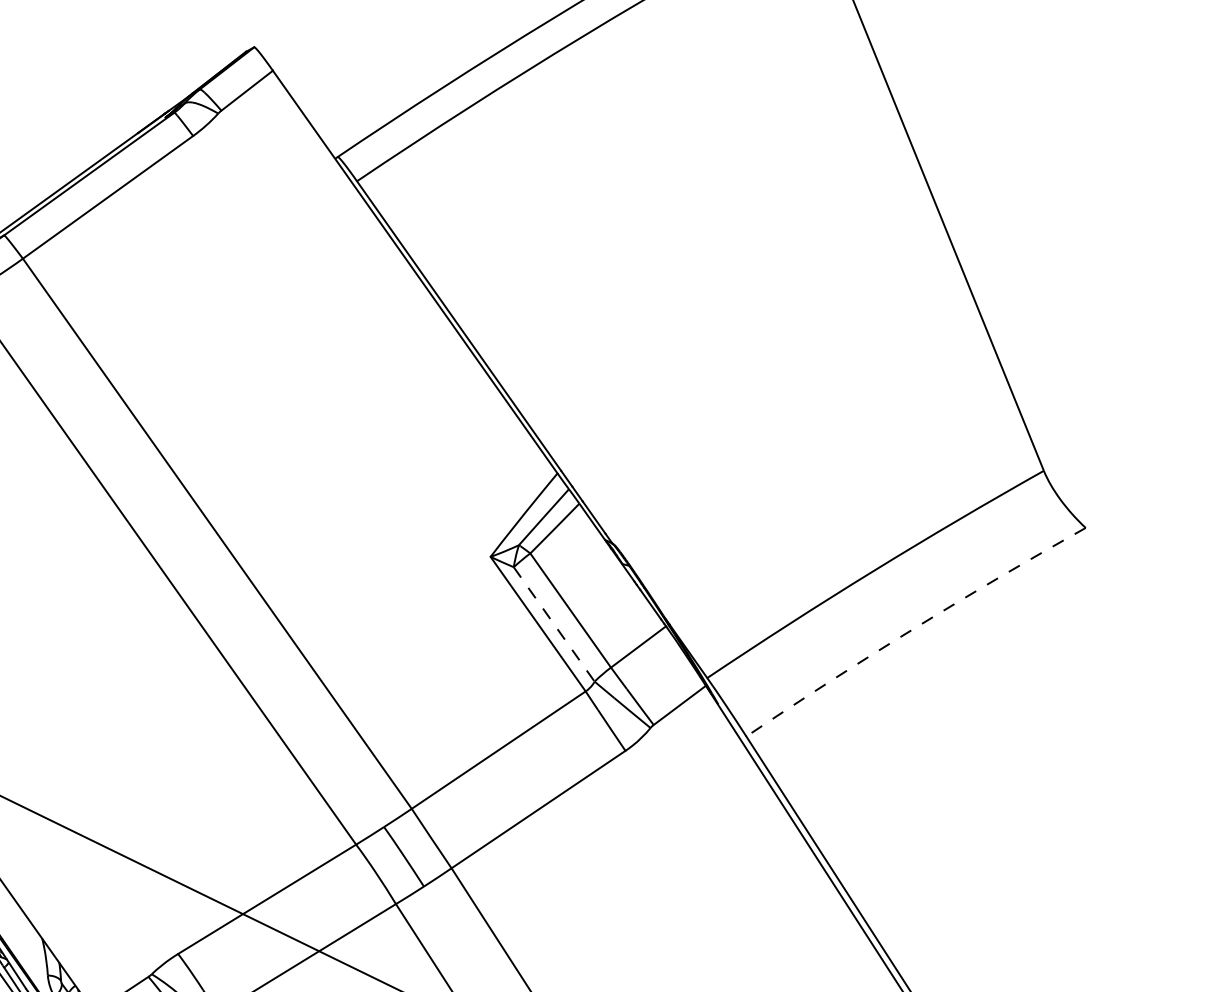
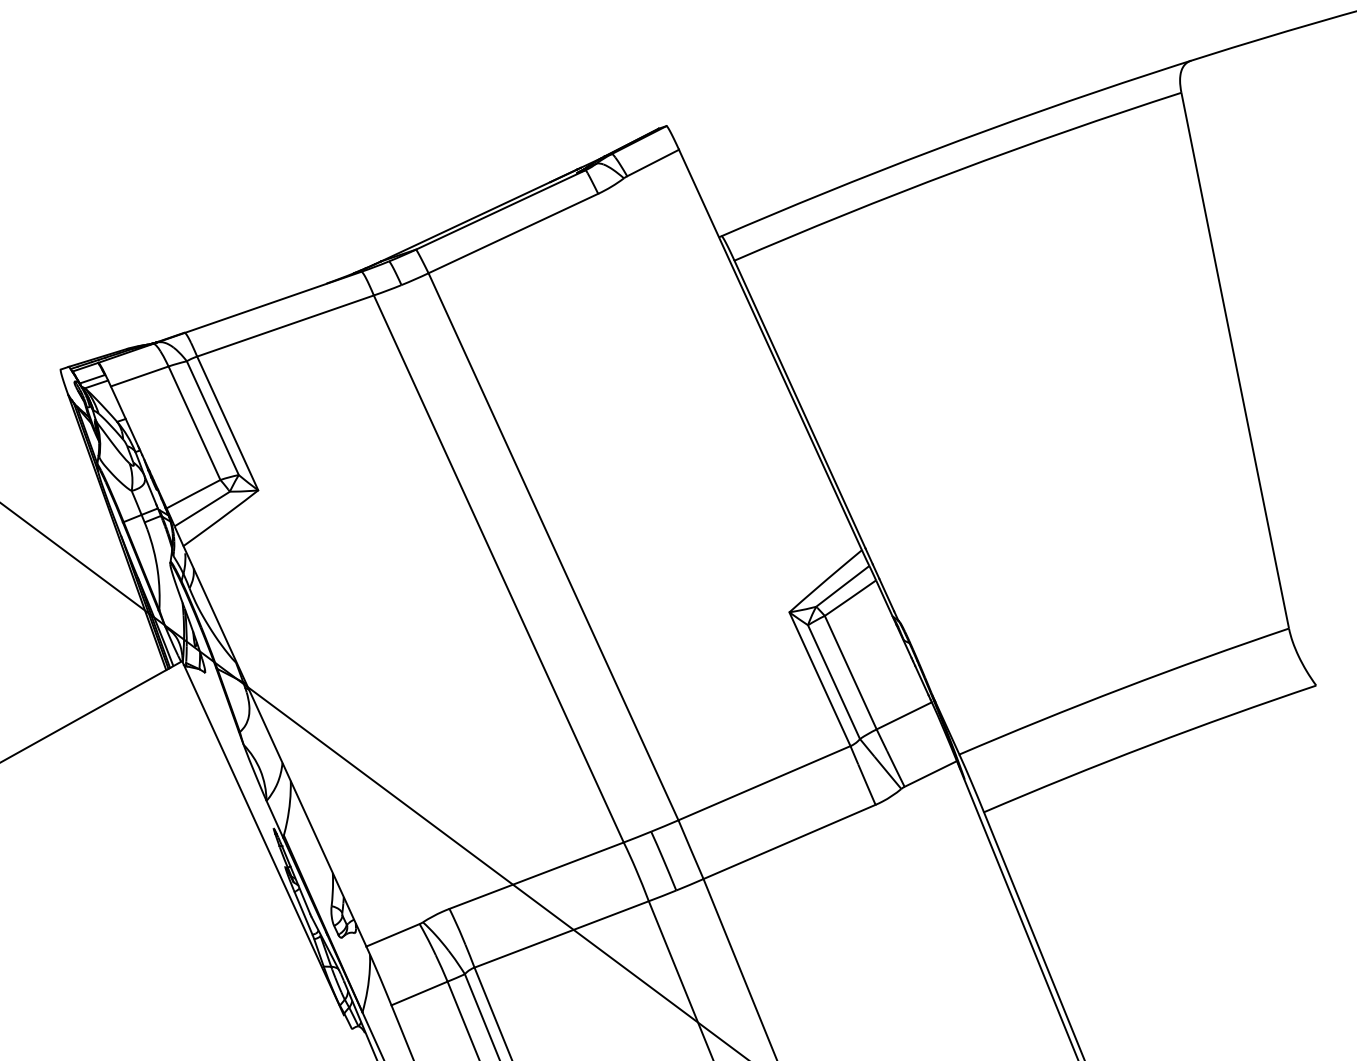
line: (554, 624) -> (834, 682), dashed -> solid
arc: (913, 628) -> (1148, 745), dashed -> solid

